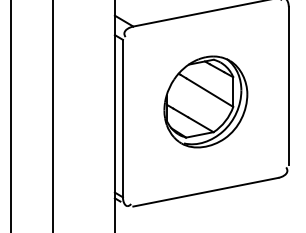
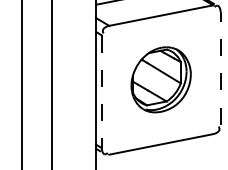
line: (288, 84) -> (220, 67), solid -> dashed
line: (122, 119) -> (101, 92), solid -> dashed

